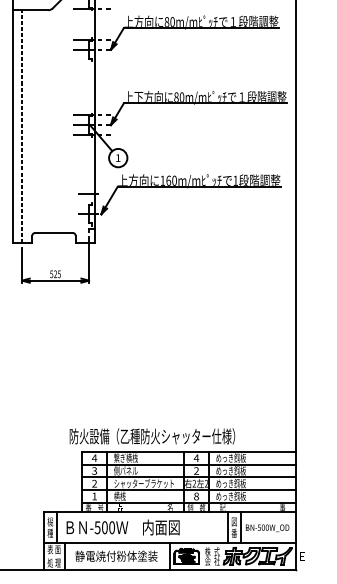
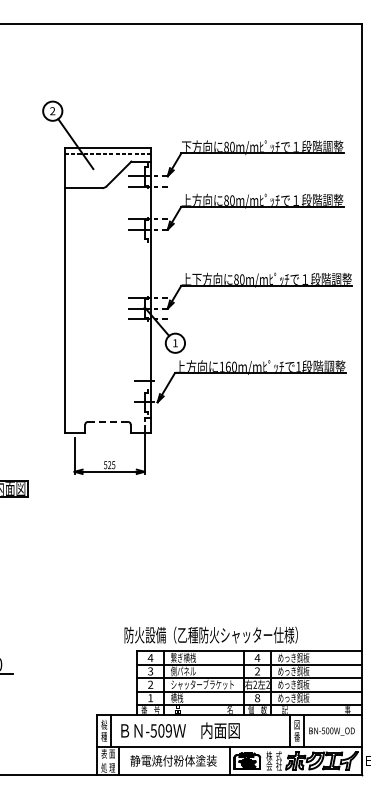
line: (22, 126) -> (74, 310), removed
line: (53, 232) -> (107, 421), solid -> dashed
text: (111, 527) -> (168, 730), -500 -> -509

